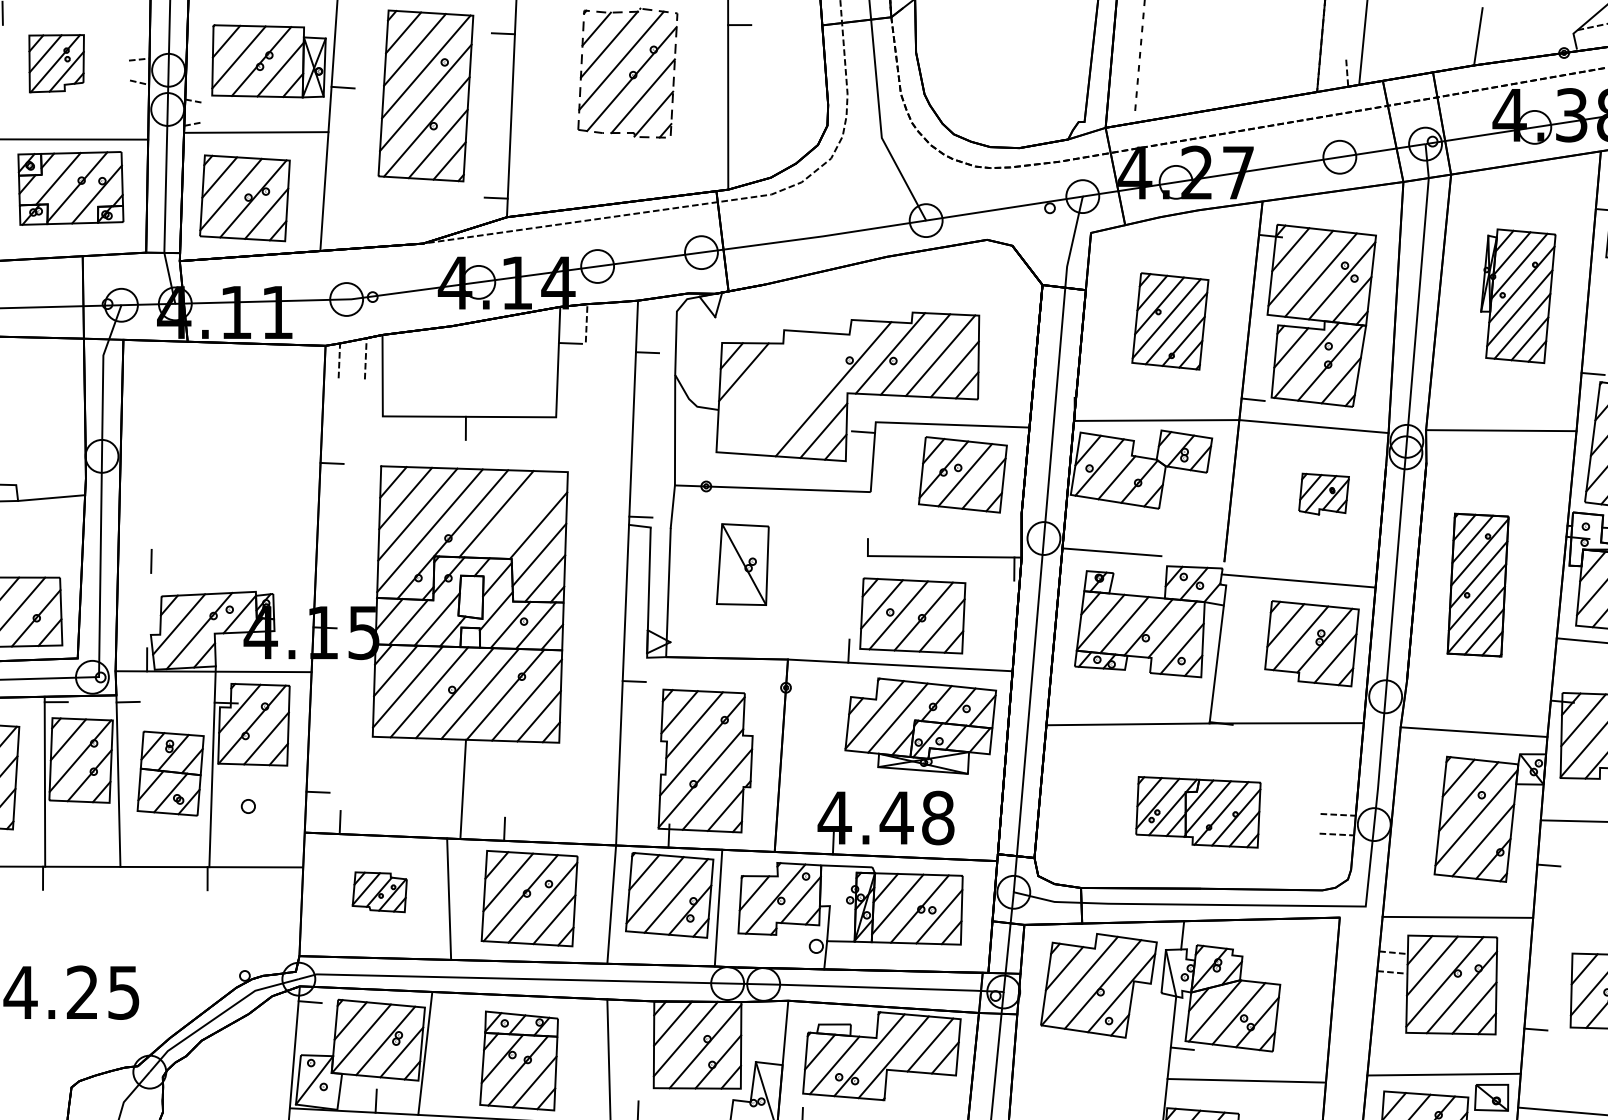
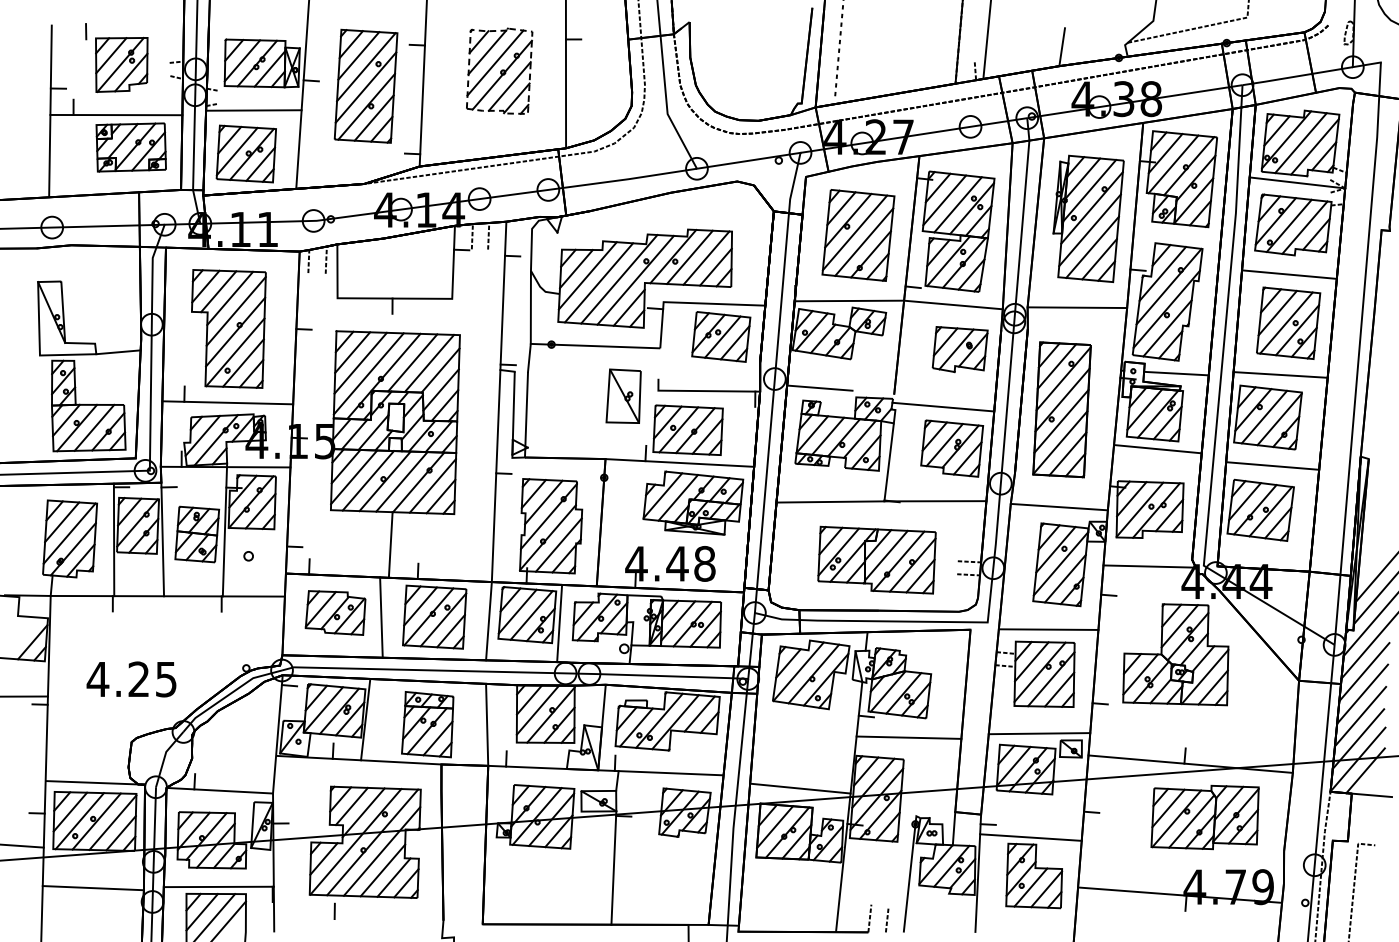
part: (56, 62) -> (121, 64), size x1.43
part: (1518, 295) -> (1088, 218), size x1.43
part: (1170, 321) -> (858, 235), size x1.43
line: (611, 323) -> (488, 236), added
line: (760, 381) -> (587, 275), added
line: (809, 388) -> (619, 279), added
line: (777, 392) -> (598, 282), added
part: (217, 462) -> (228, 328), added
part: (1323, 493) -> (959, 349), size x1.67
line: (521, 515) -> (429, 363), added
part: (742, 563) -> (623, 395), moved
line: (216, 573) -> (227, 402), added
part: (1477, 584) -> (1061, 409), size x1.43
part: (1197, 811) -> (876, 559), size x1.43
part: (379, 891) -> (335, 612), size x1.67

